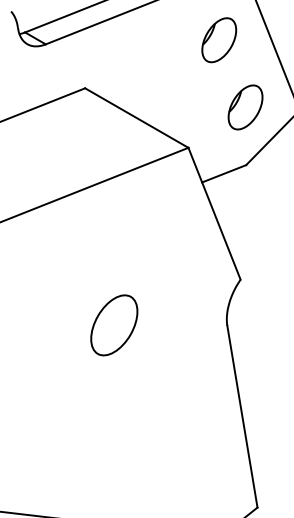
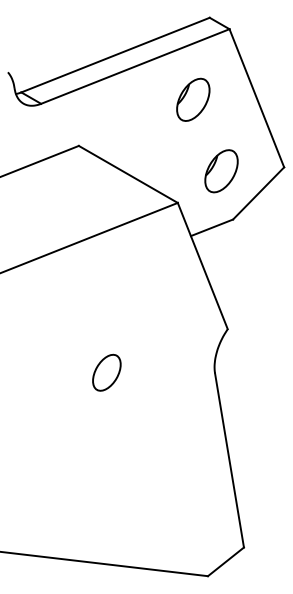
part: (219, 39) -> (193, 99), moved
part: (245, 107) -> (221, 171), moved
part: (113, 324) -> (106, 372), size x0.62

